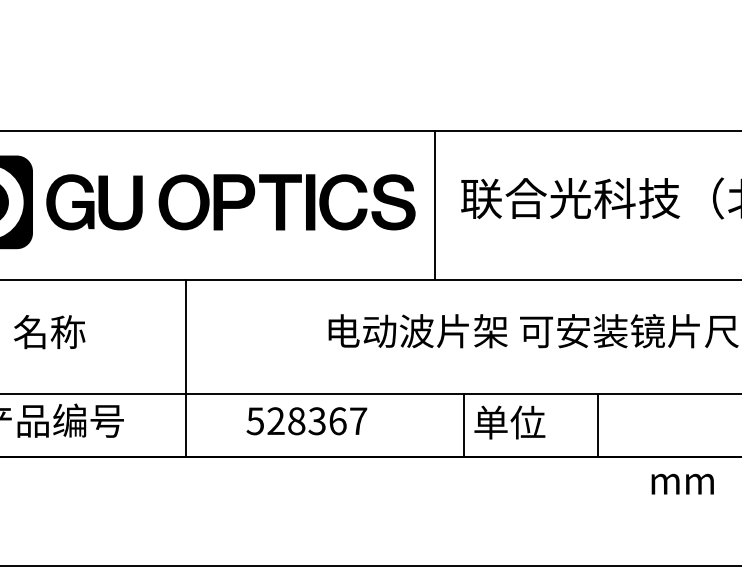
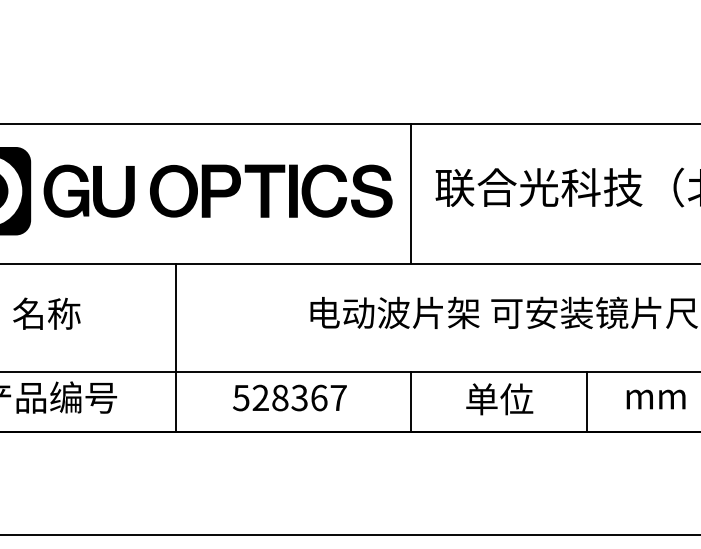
text: (509, 422) -> (499, 399), moved
line: (464, 424) -> (411, 401), moved
line: (598, 424) -> (587, 401), moved
text: (682, 484) -> (655, 399), moved

